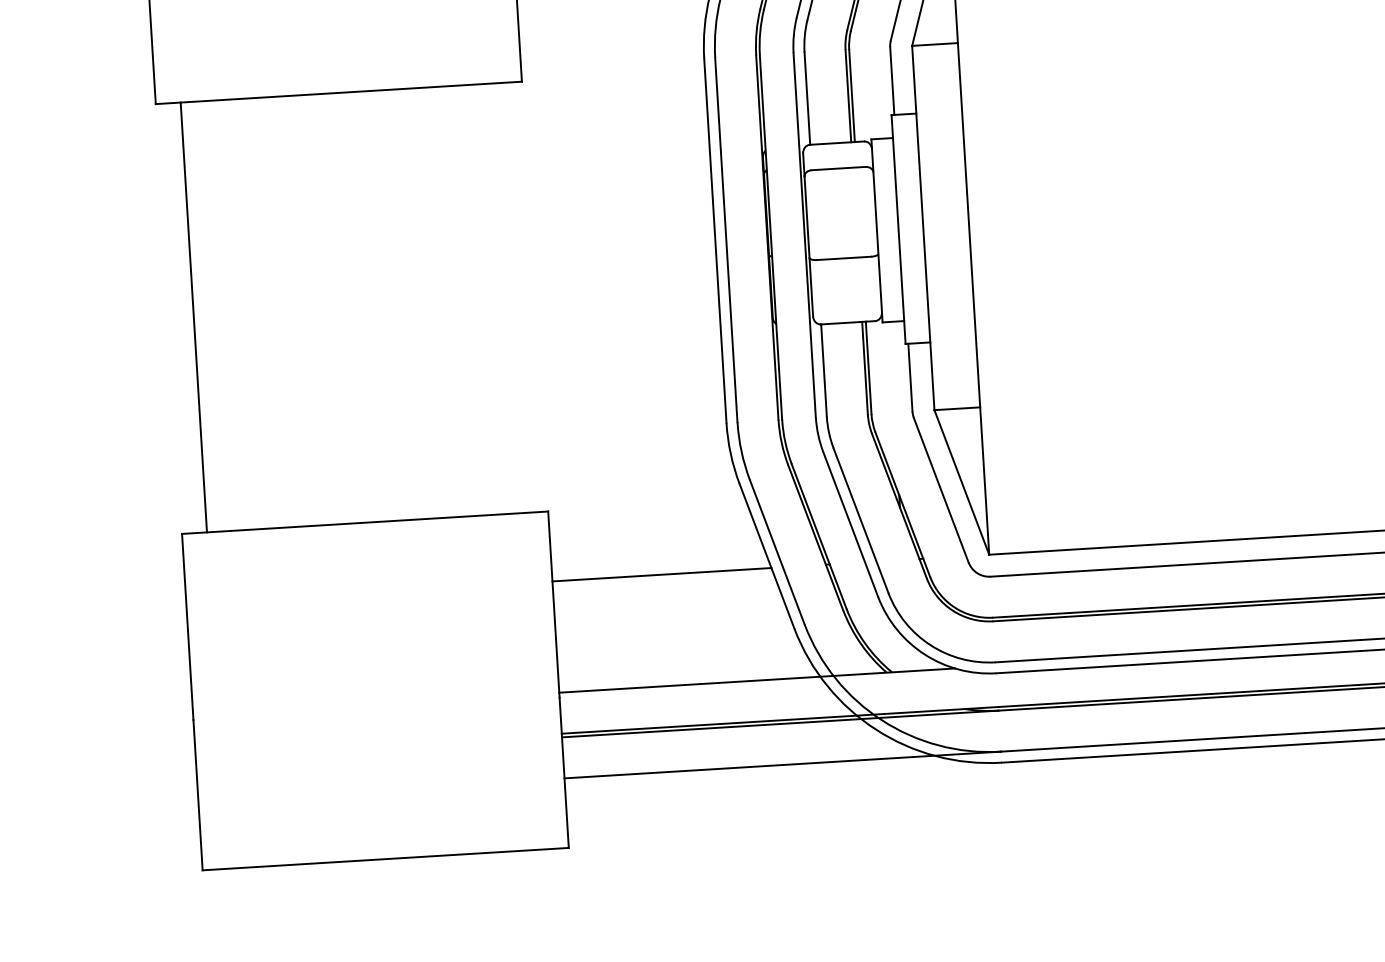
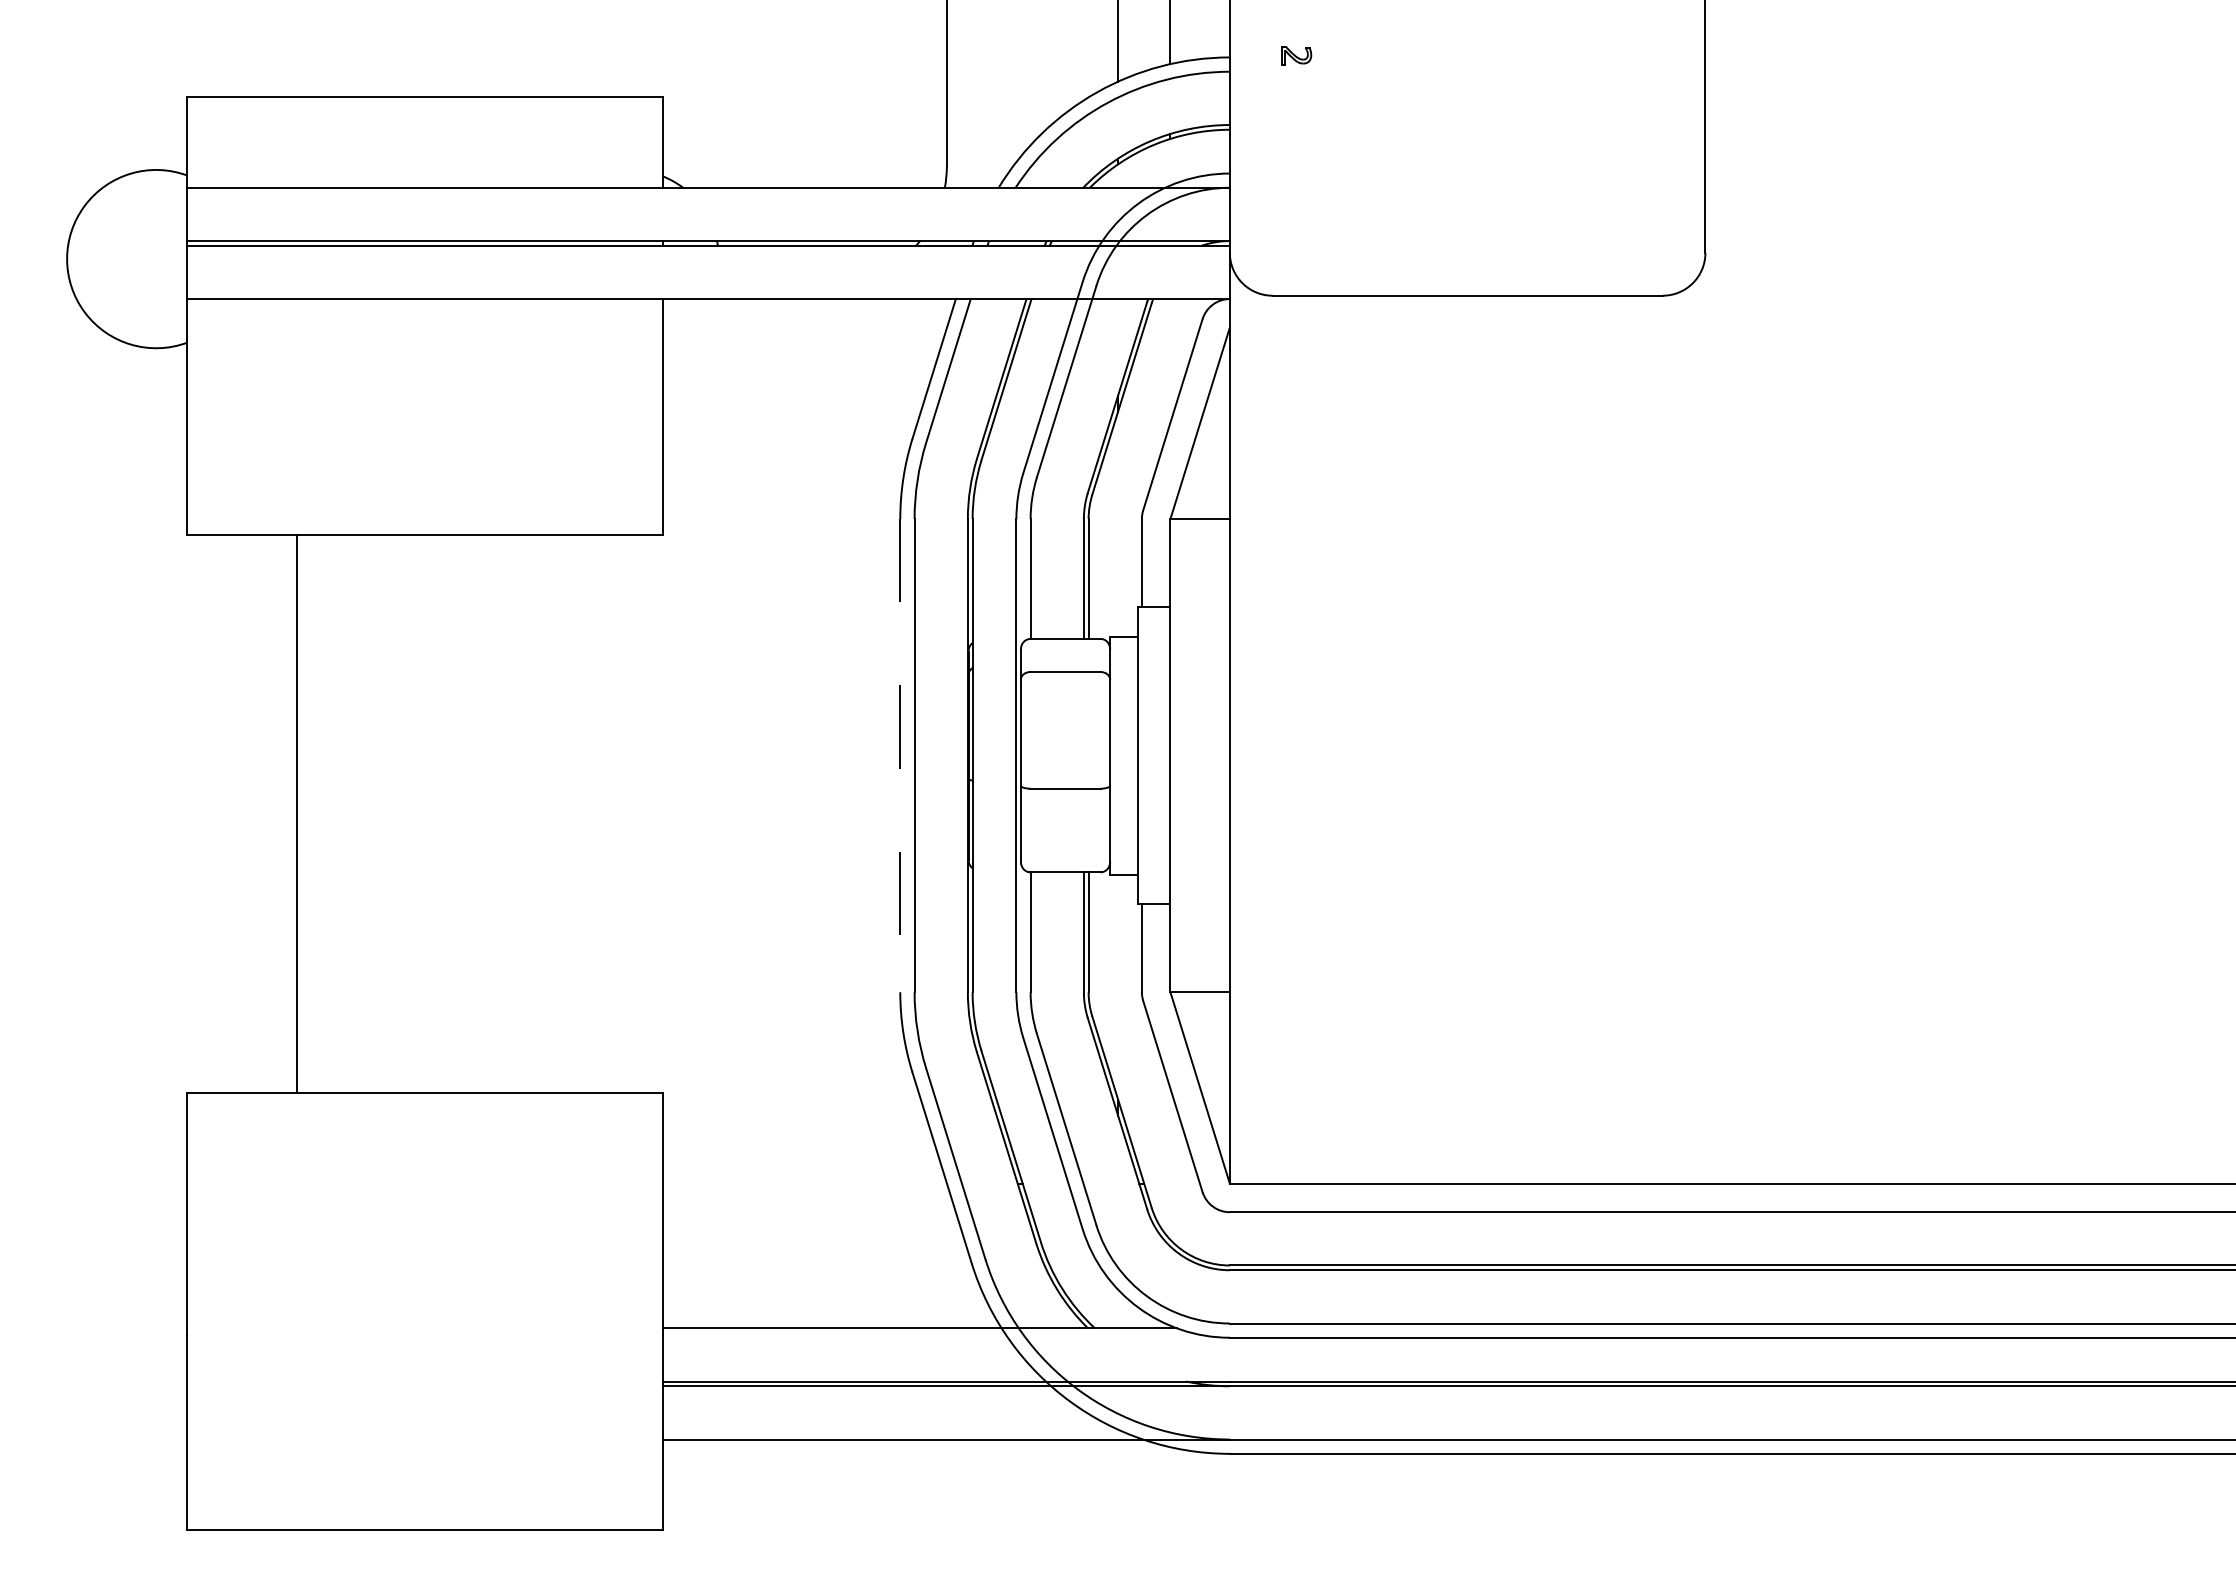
line: (715, 240) -> (900, 755), solid -> dashed
line: (194, 317) -> (297, 813), moved
line: (661, 574) -> (804, 1183), removed

